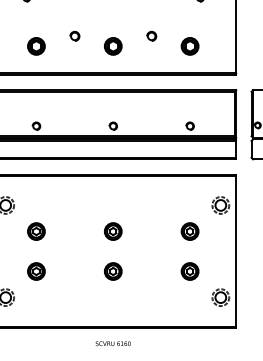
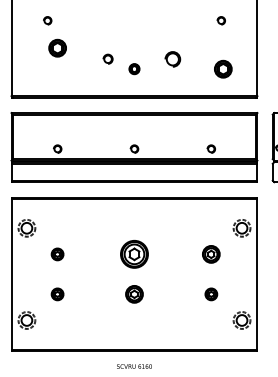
part: (74, 35) -> (107, 58), moved
part: (151, 35) -> (172, 58), size x1.6
part: (36, 45) -> (57, 47), moved
part: (113, 45) -> (134, 68), size x0.6
part: (190, 45) -> (223, 68), moved
part: (36, 231) -> (57, 254), size x0.7
part: (113, 231) -> (134, 254), size x1.6
part: (36, 271) -> (57, 294), size x0.7
part: (190, 271) -> (211, 294), size x0.7

